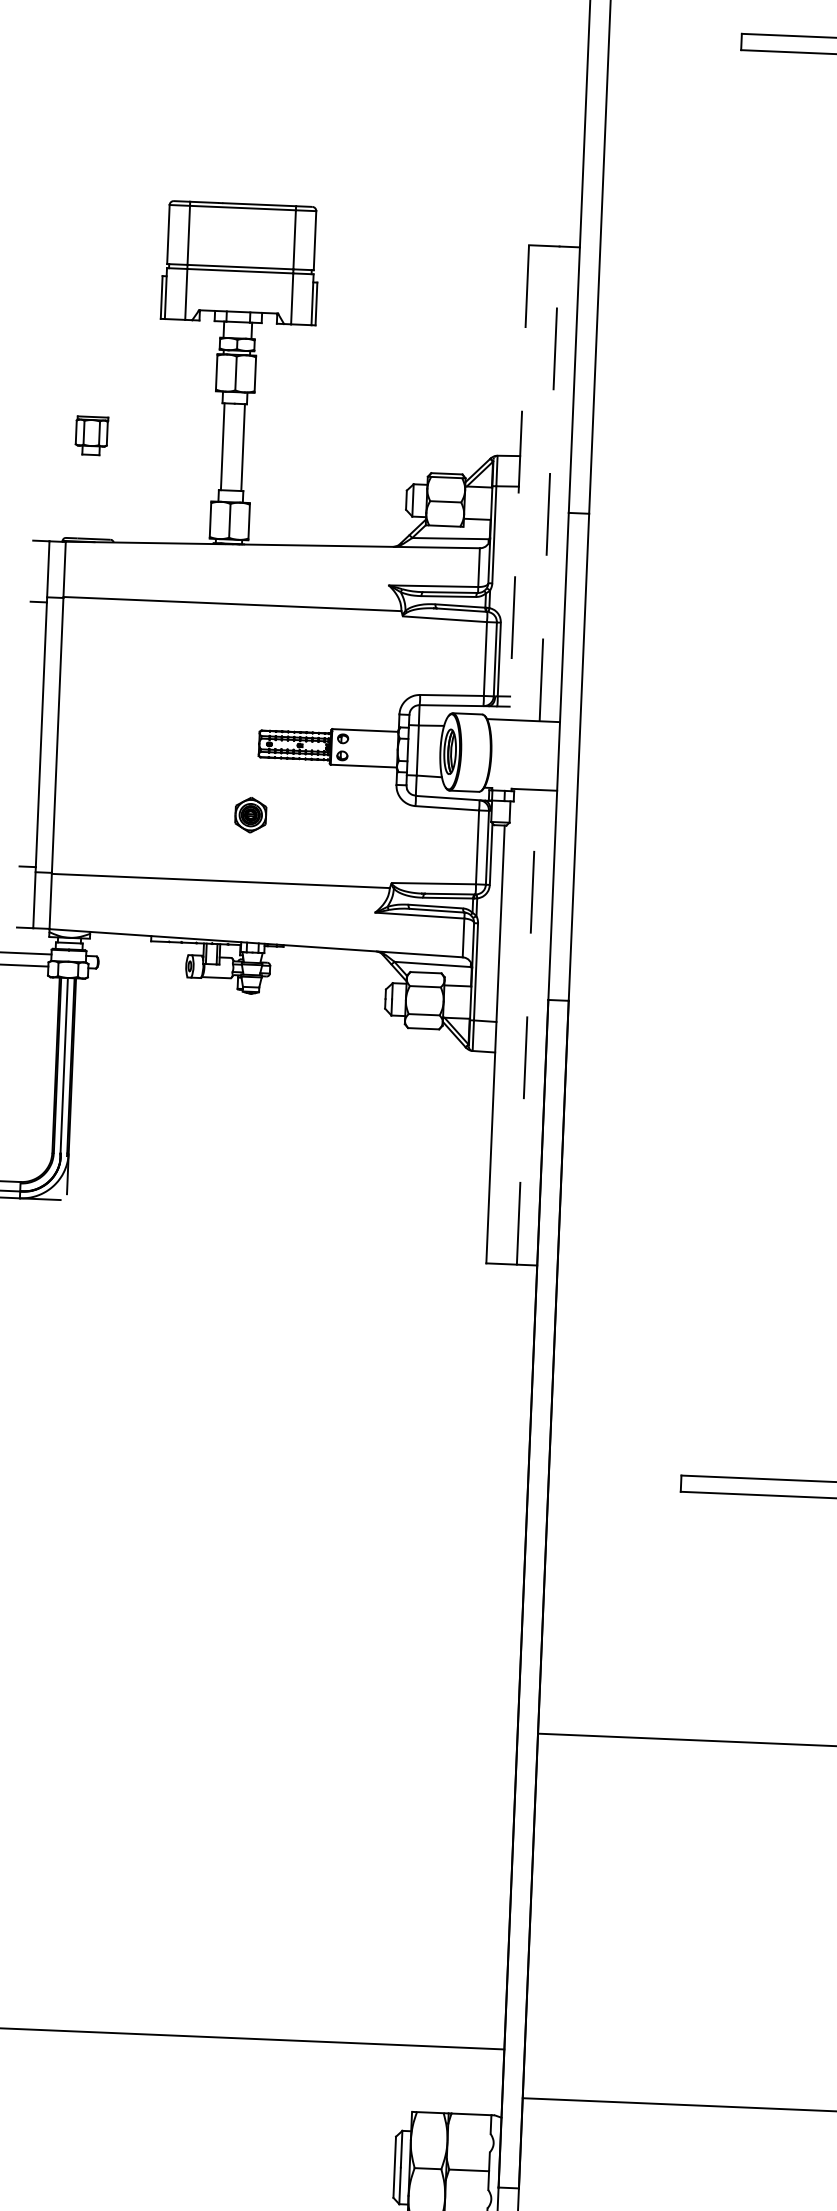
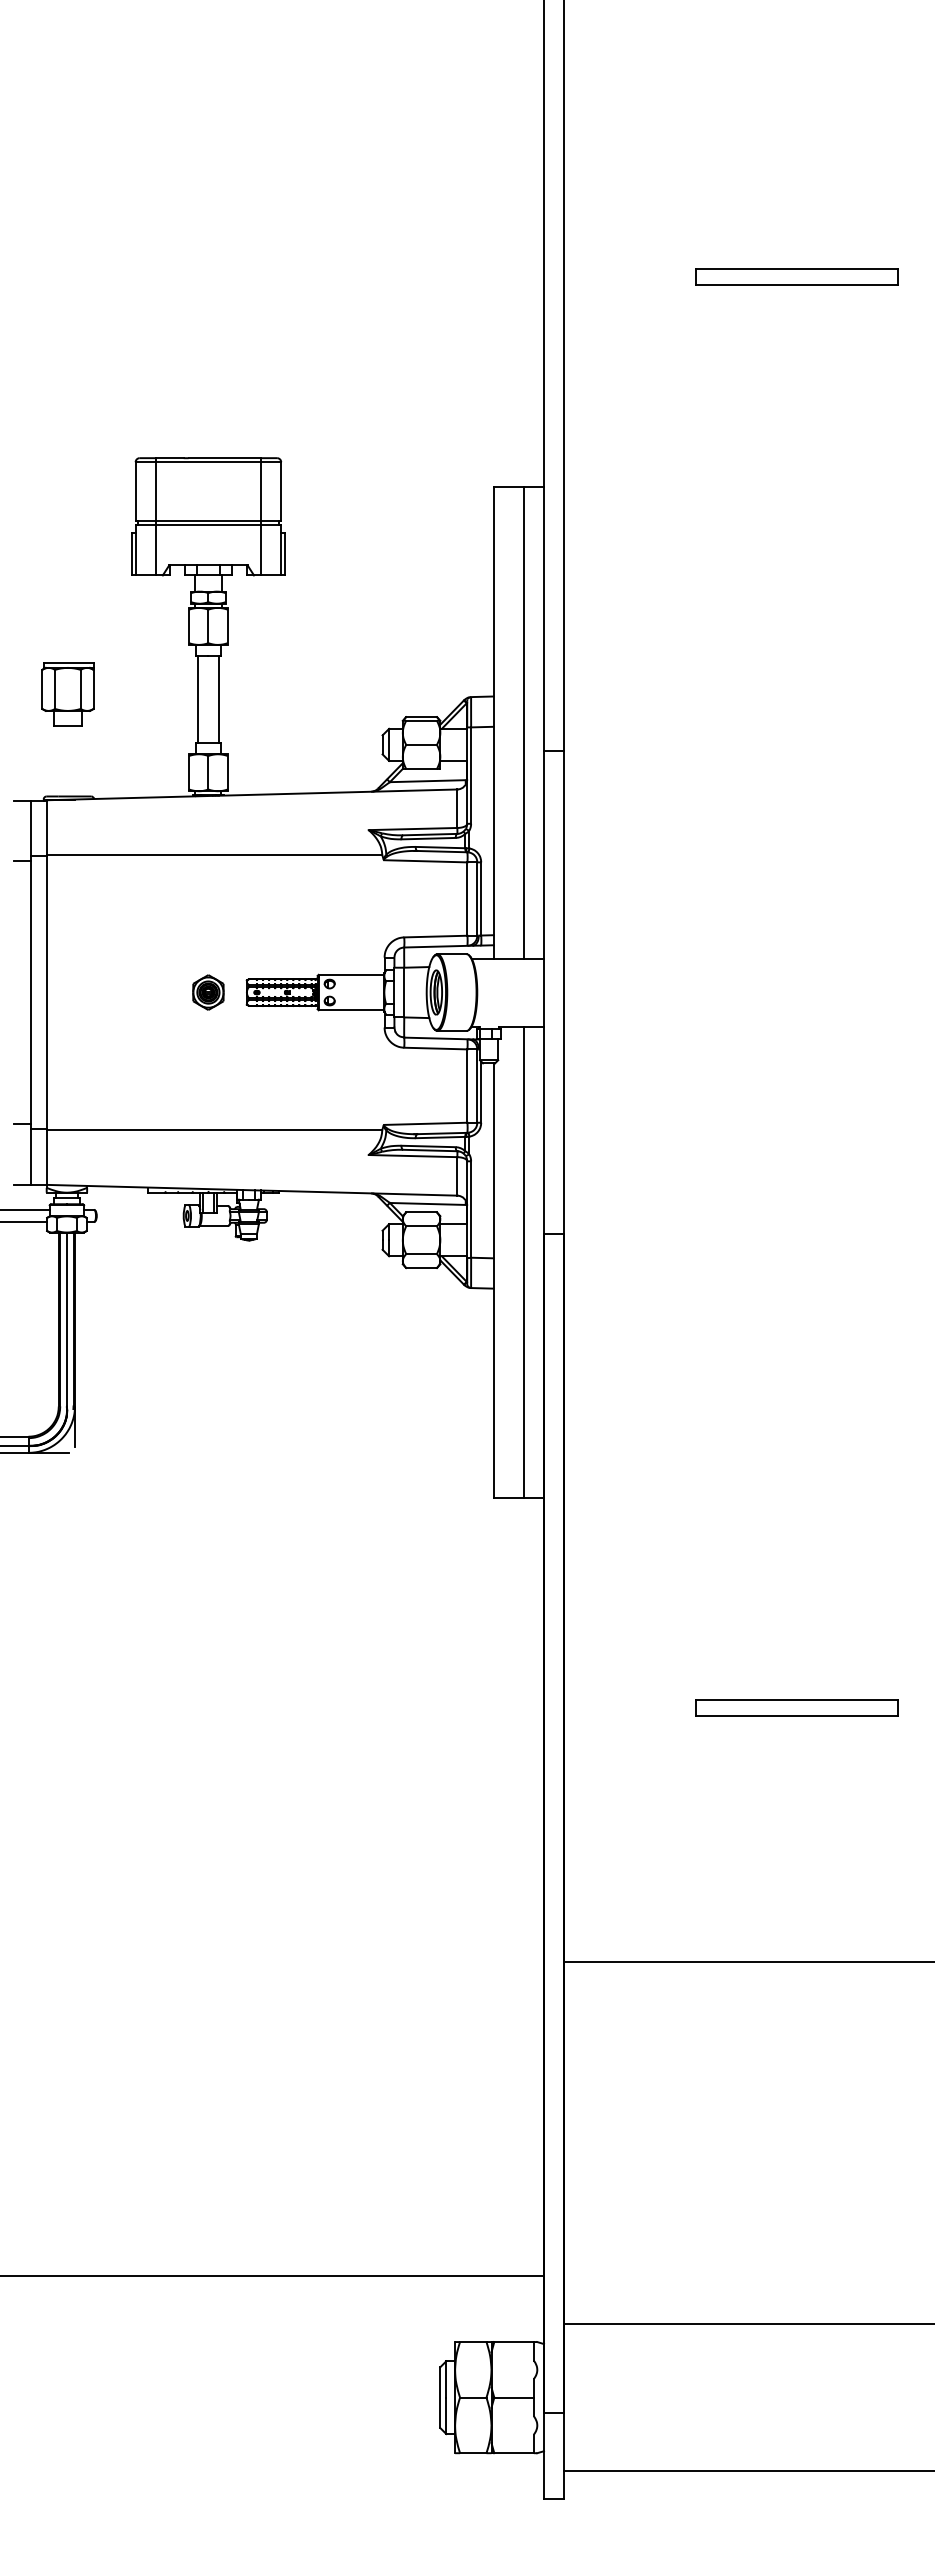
part: (91, 436) -> (67, 694), size x1.67
line: (519, 482) -> (493, 722), dashed -> solid
line: (549, 483) -> (523, 722), dashed -> solid
part: (250, 815) -> (208, 992), moved
line: (526, 1027) -> (523, 1262), dashed -> solid

